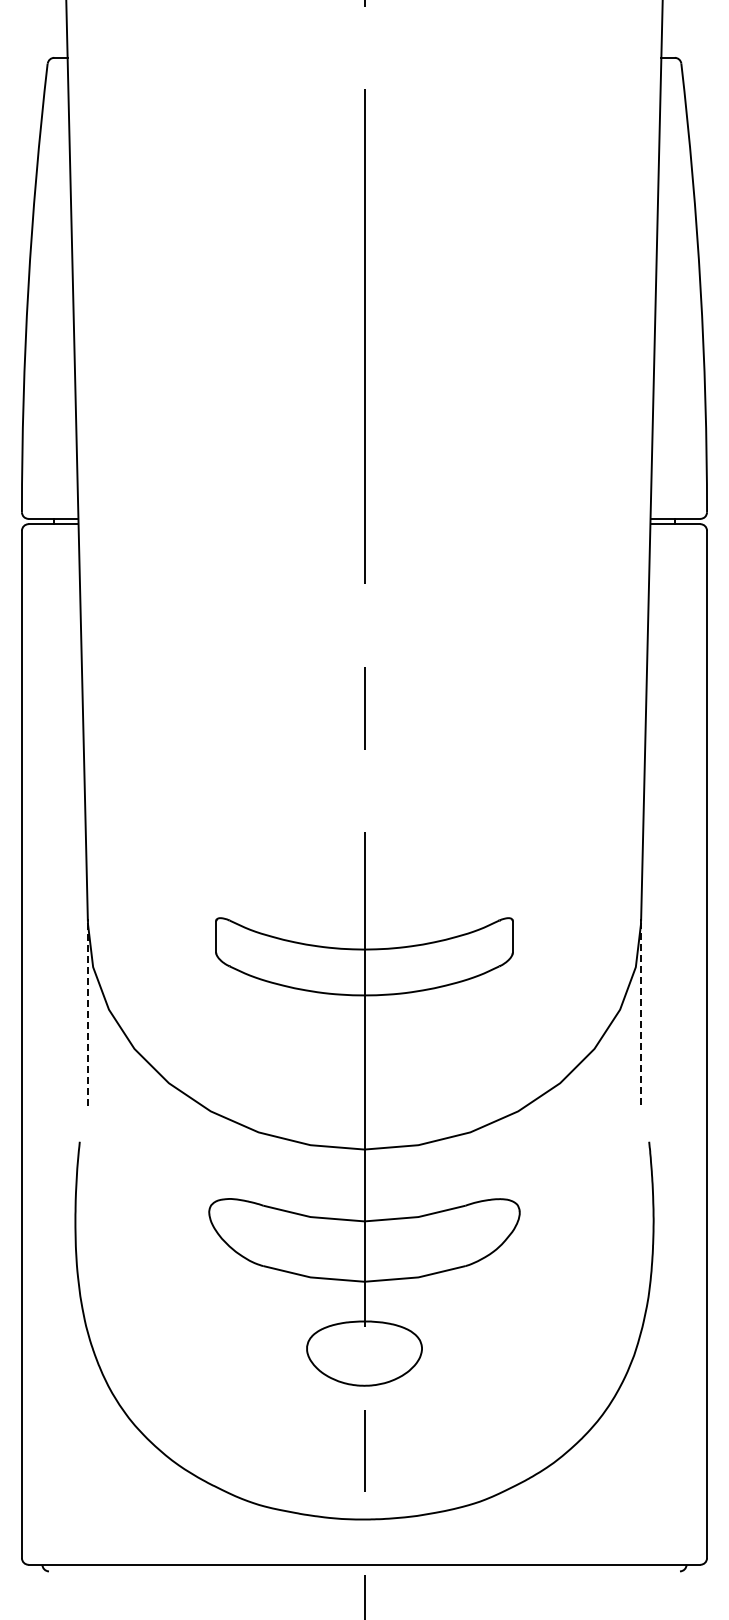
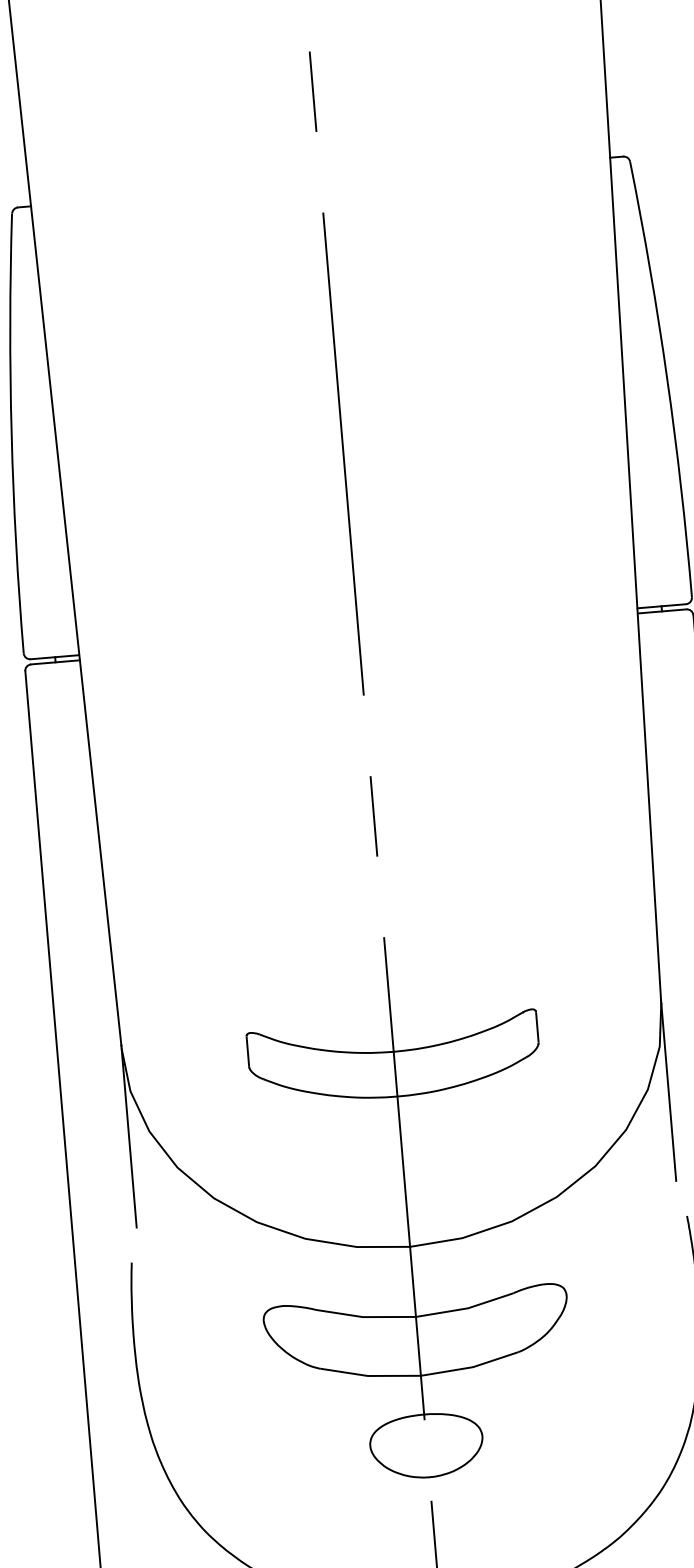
line: (641, 1013) -> (669, 1091), dashed -> solid
line: (87, 1014) -> (128, 1137), dashed -> solid

